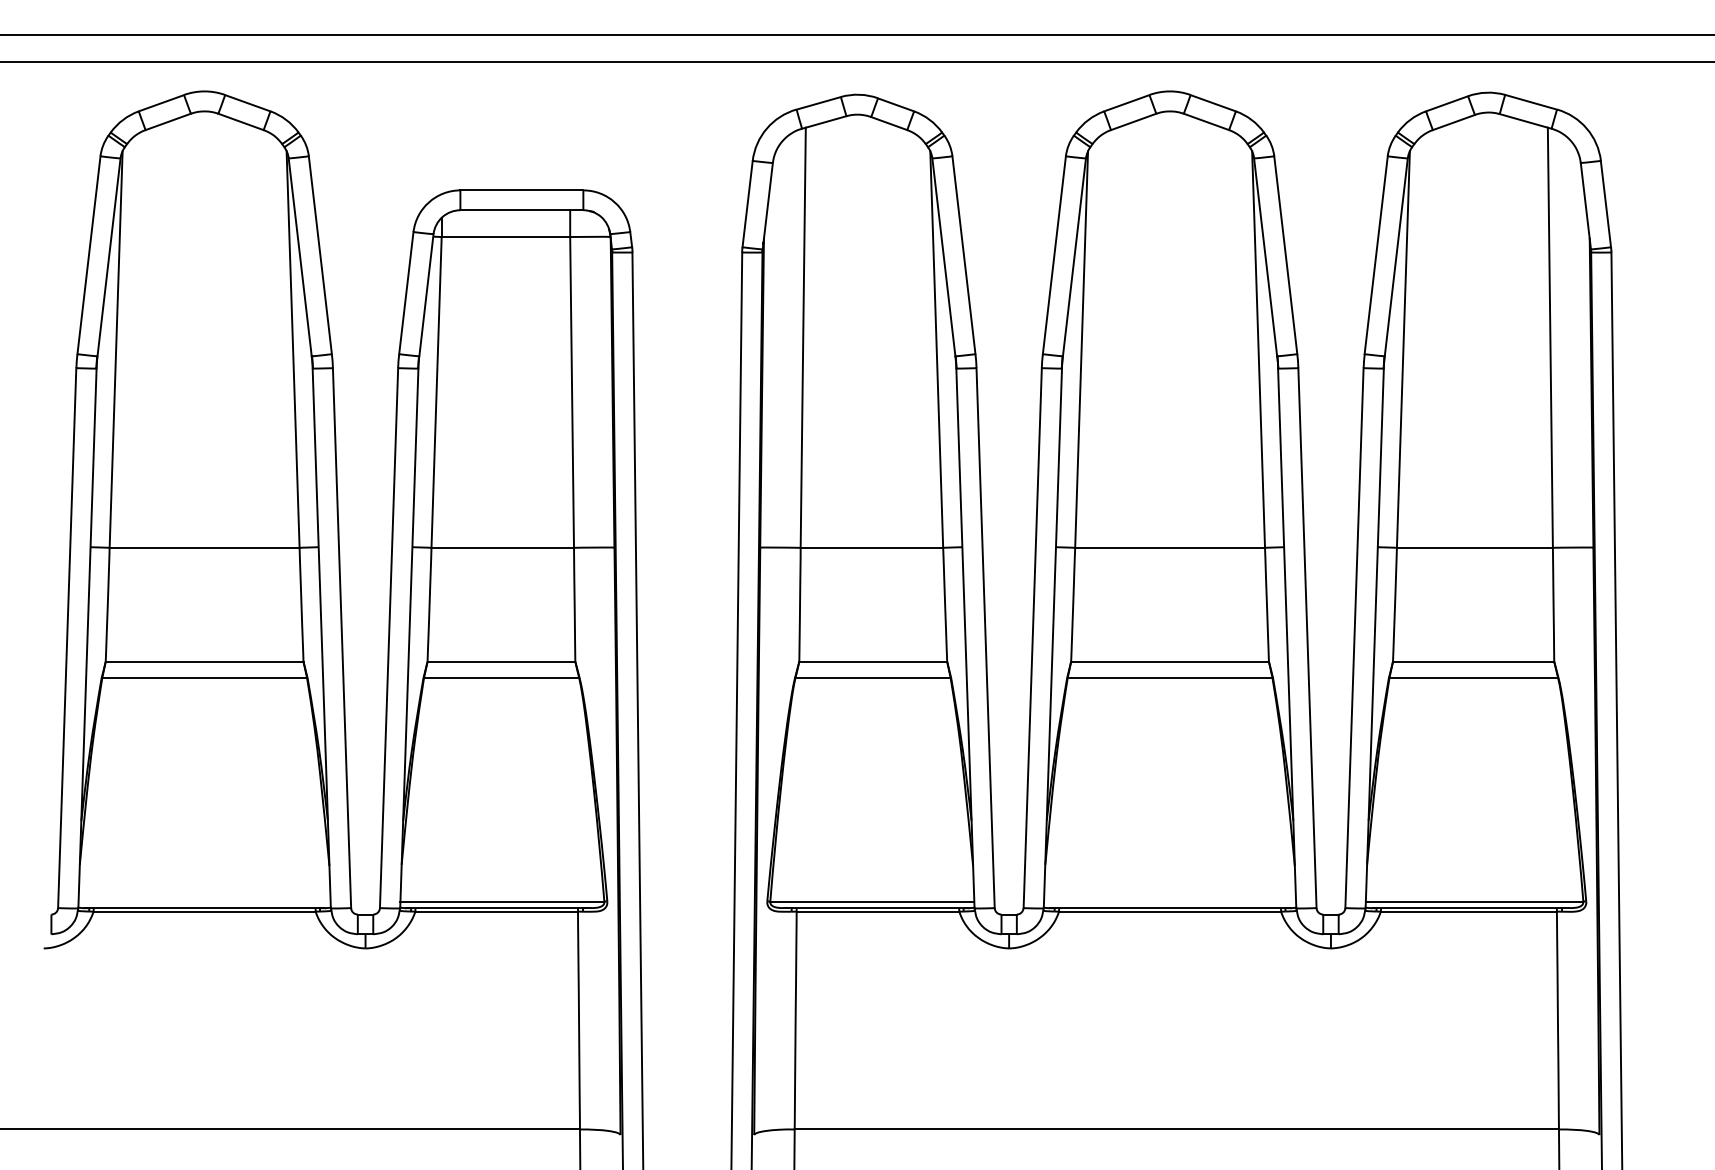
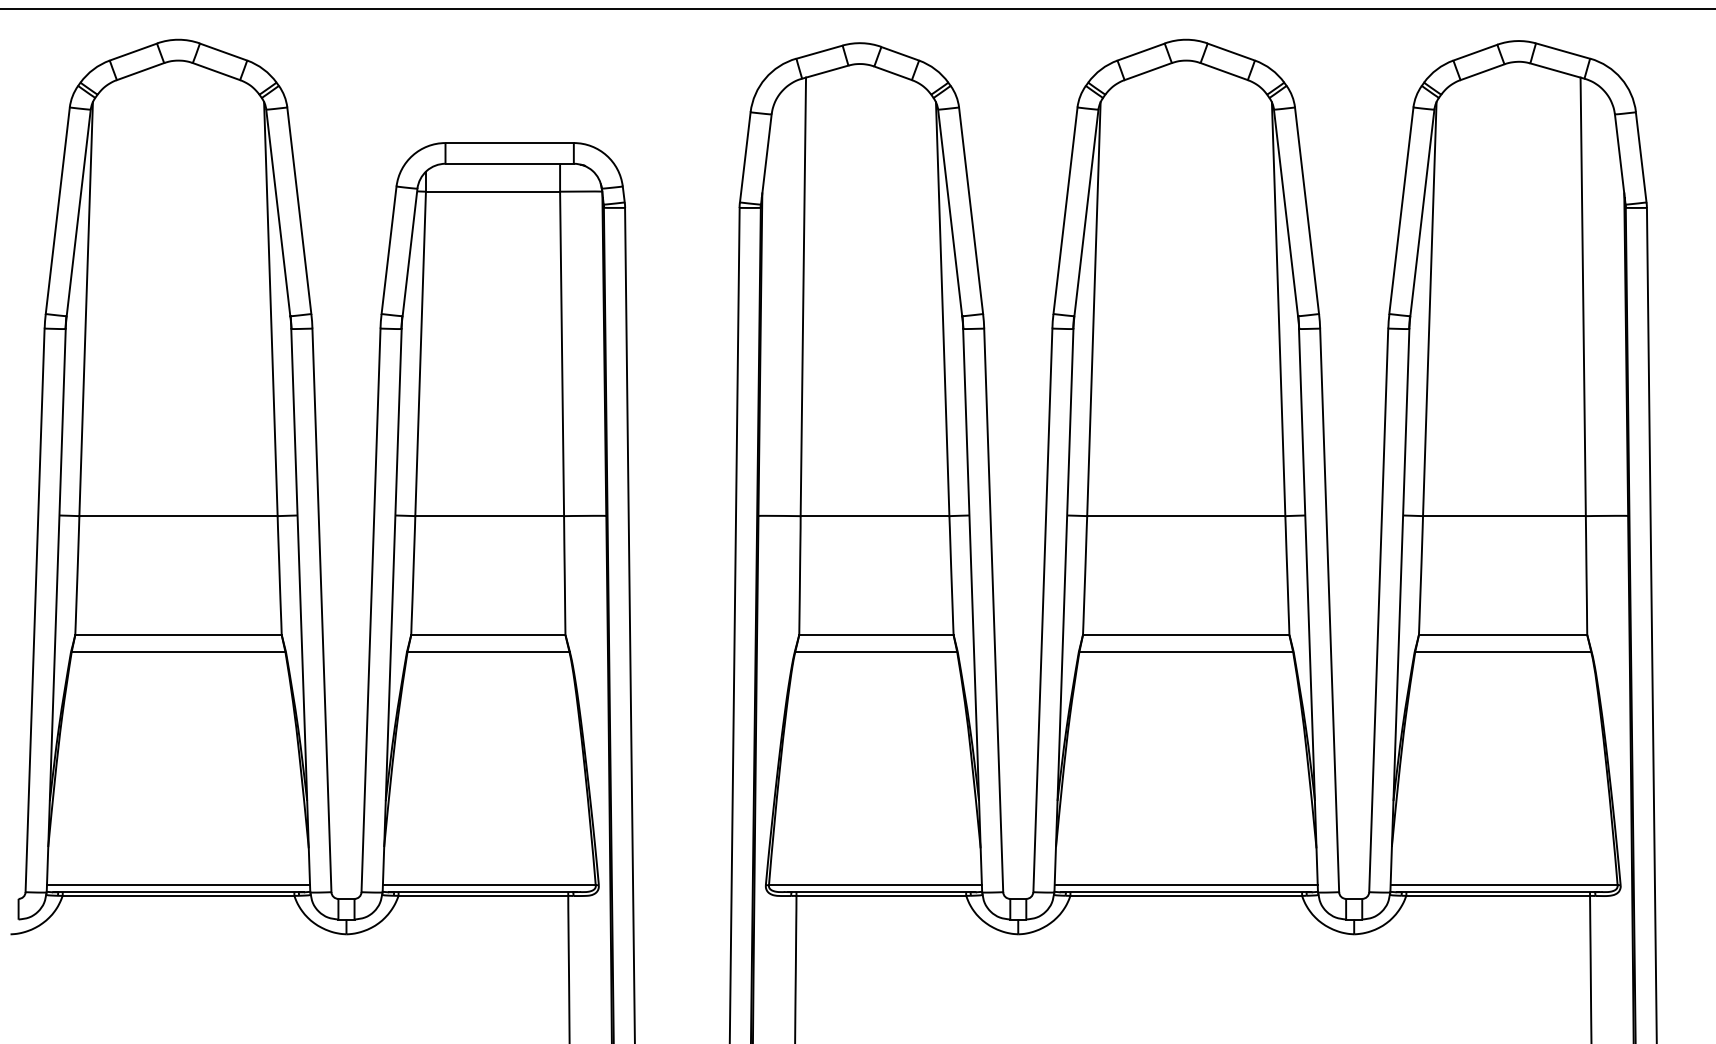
line: (204, 901) -> (178, 885), added
line: (1170, 901) -> (1186, 885), added

